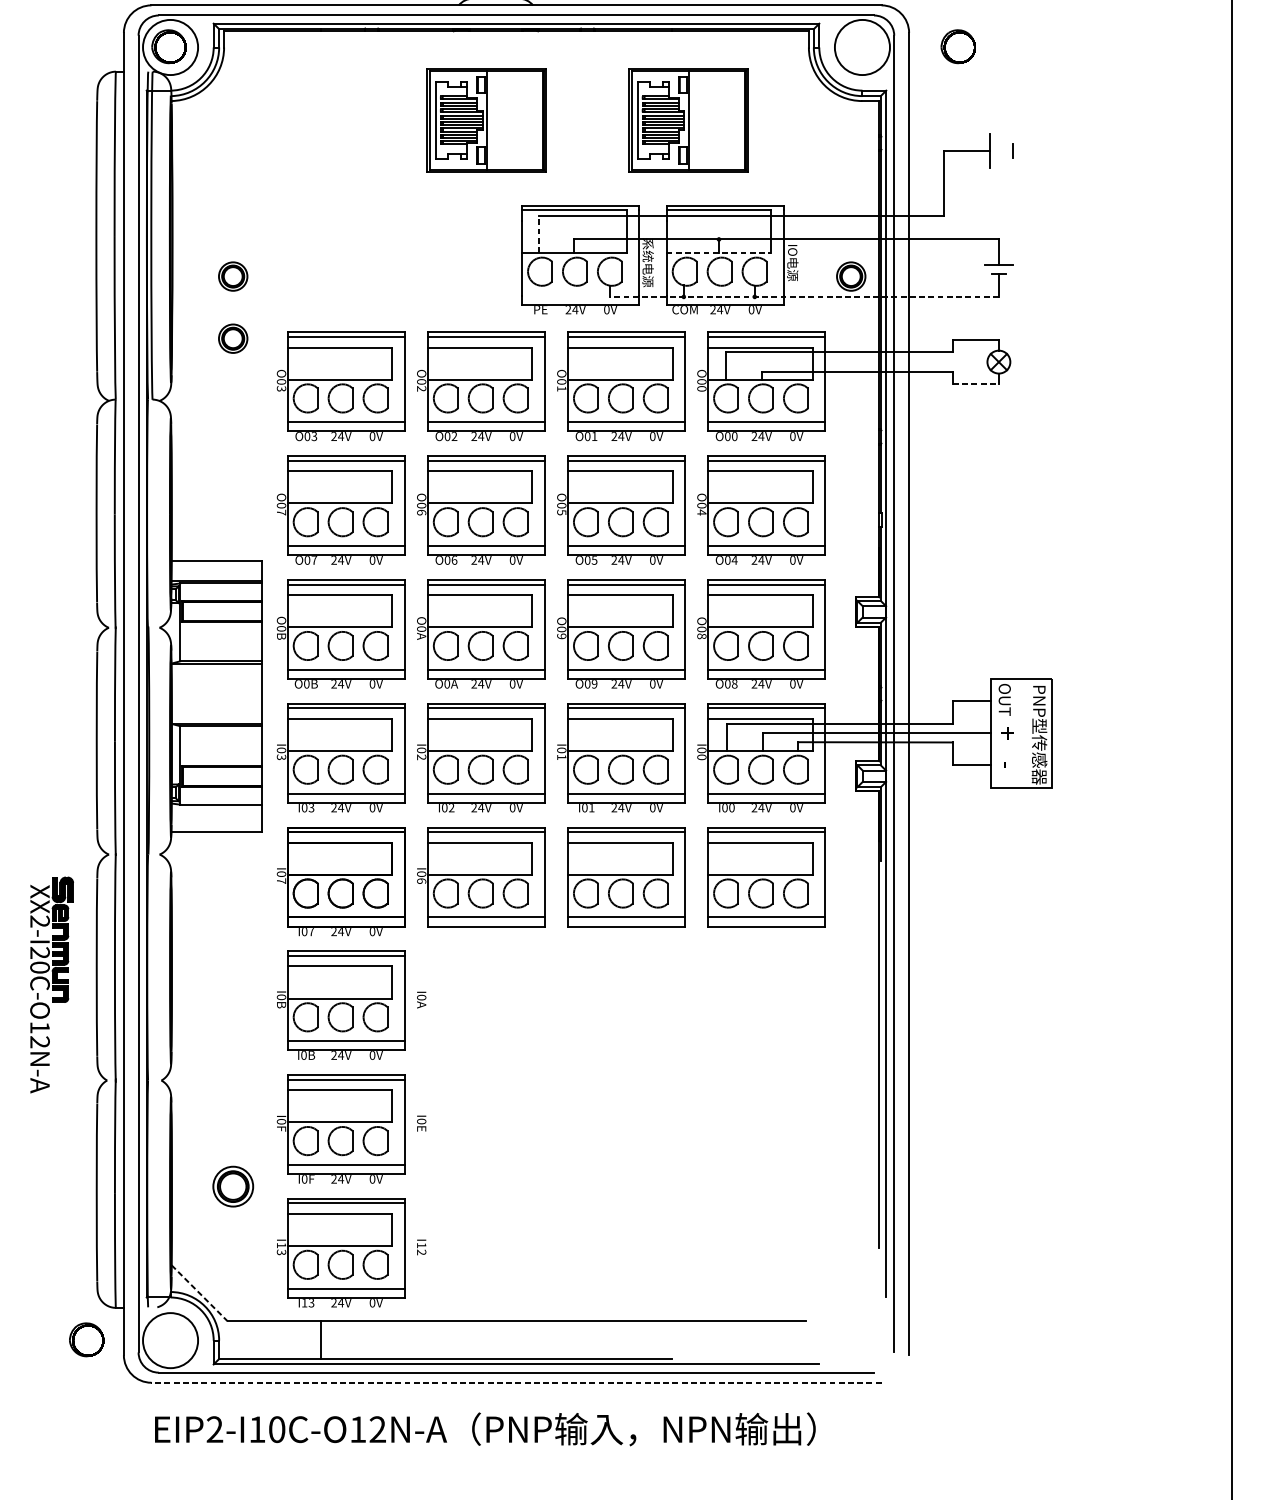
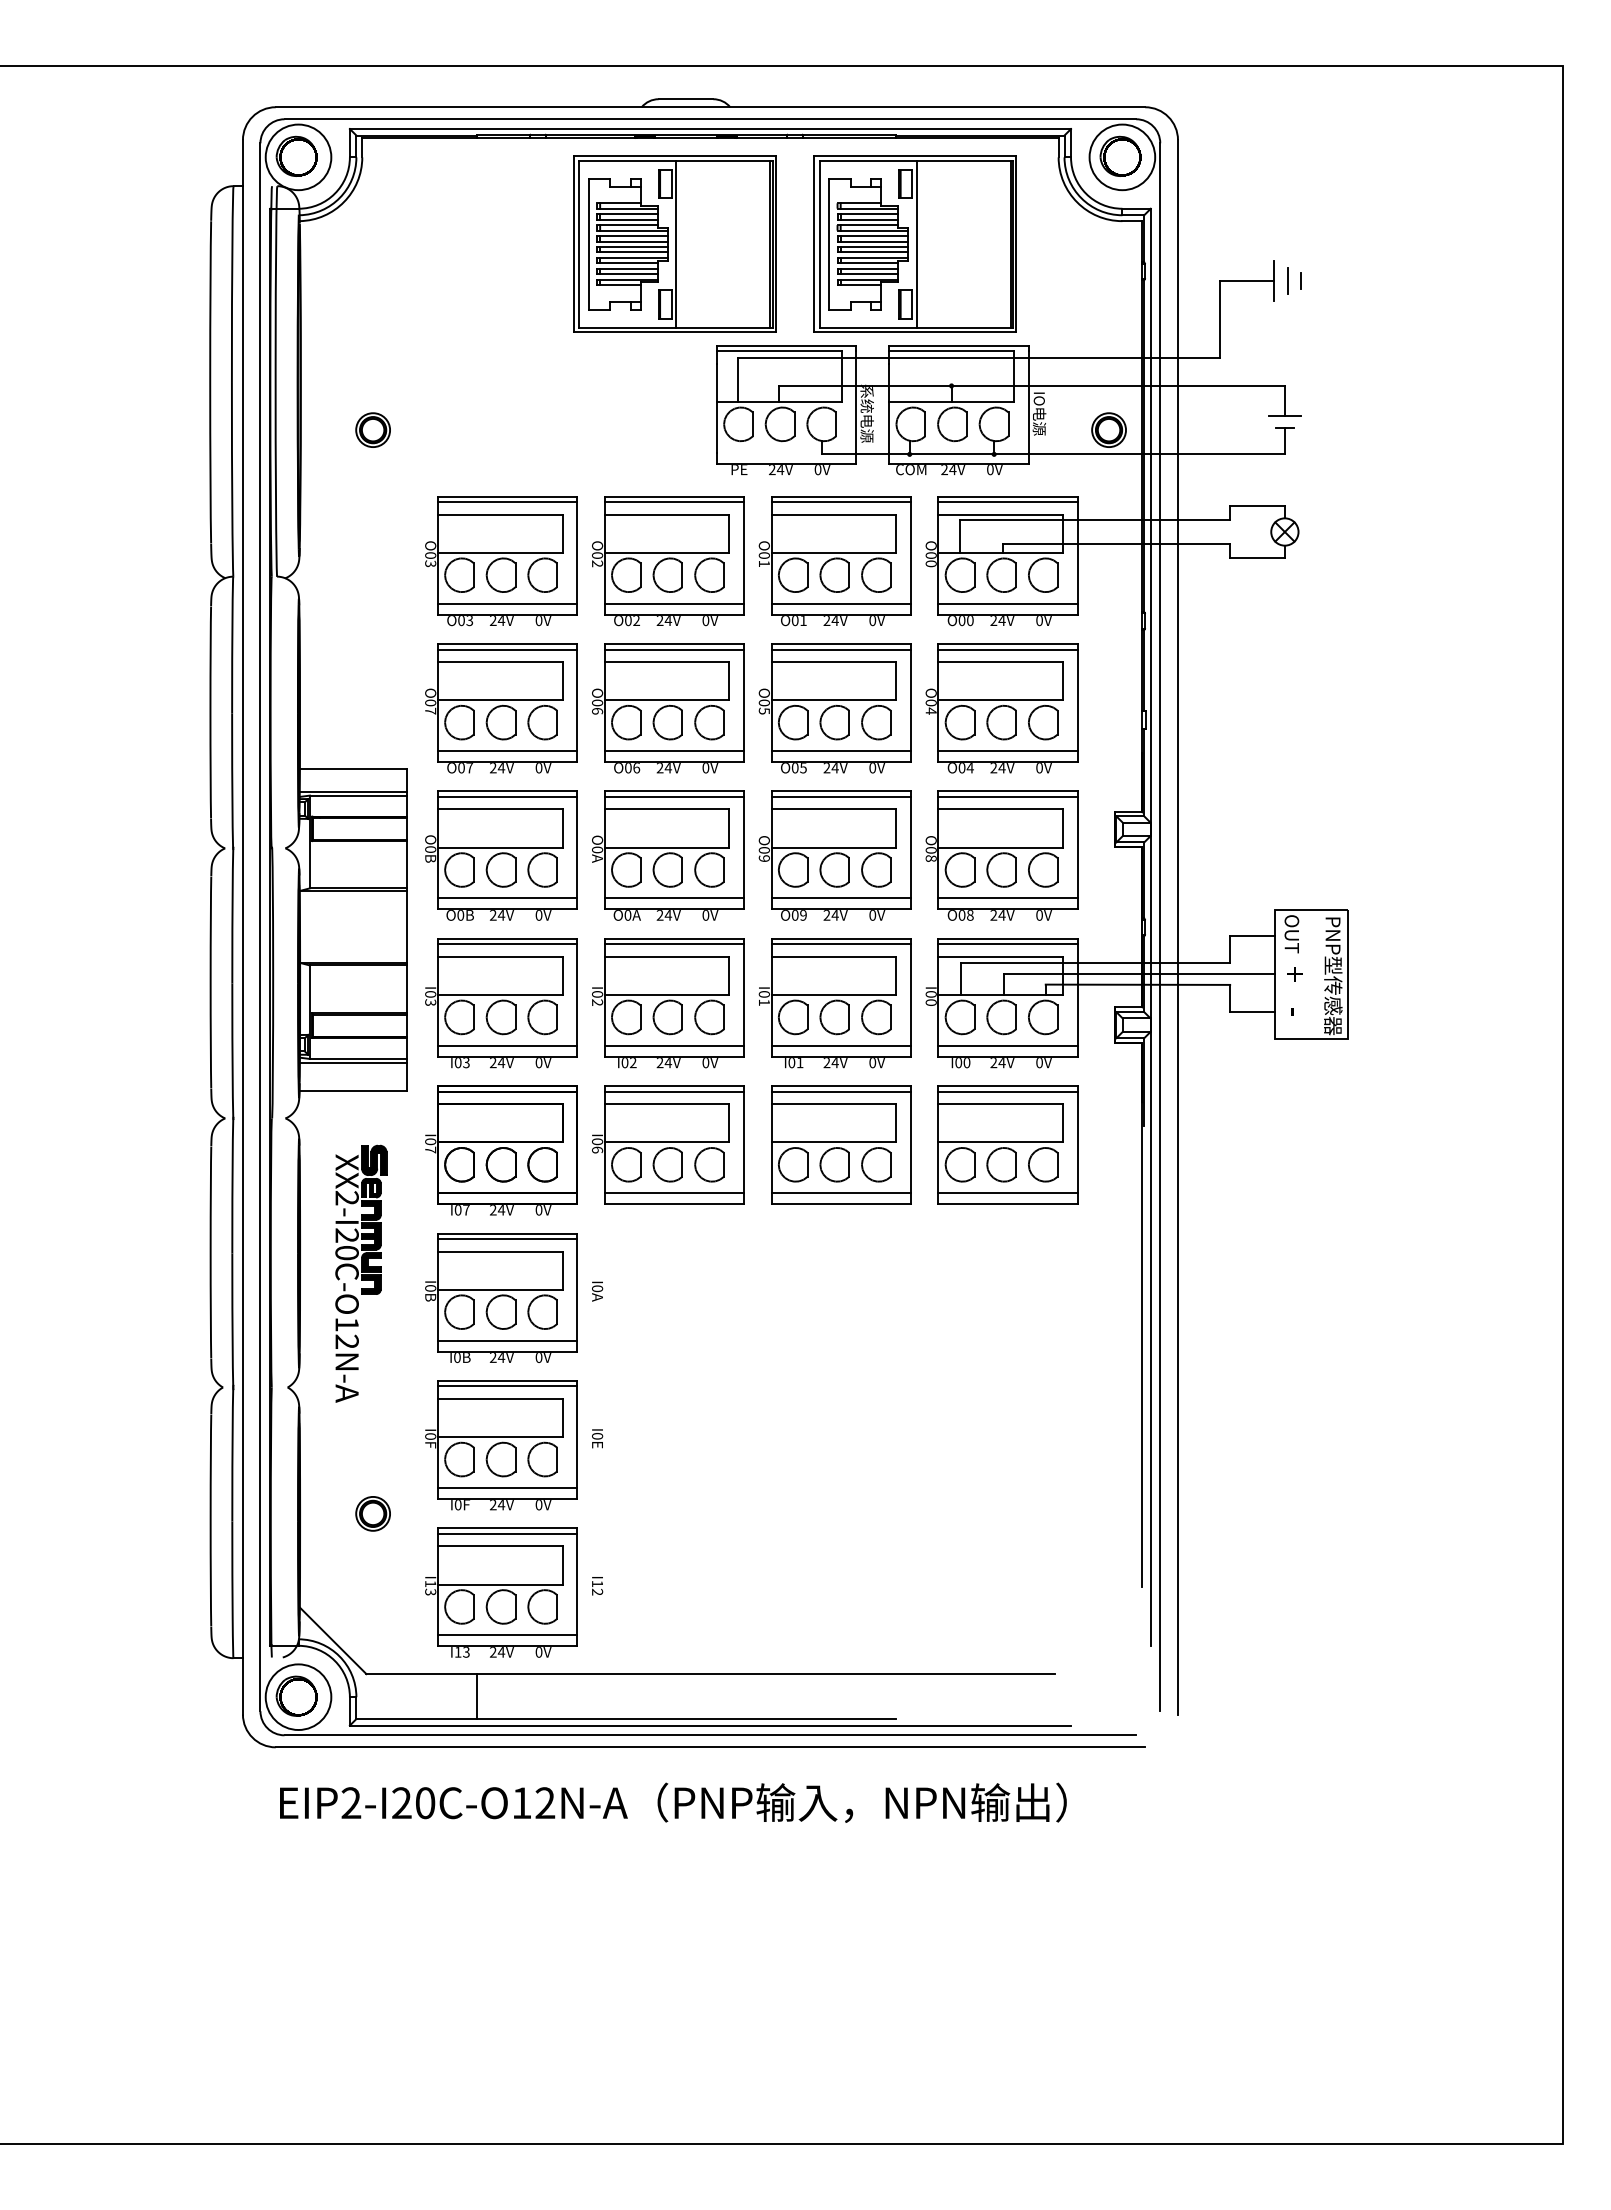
part: (958, 45) -> (1120, 155), moved
part: (486, 119) -> (674, 243), size x1.43
part: (687, 119) -> (914, 243), size x1.43
line: (1001, 150) -> (1287, 280), added
line: (539, 234) -> (737, 380), dashed -> solid
line: (719, 253) -> (952, 402), dashed -> solid
line: (804, 297) -> (1053, 454), dashed -> solid
part: (232, 338) -> (372, 503), removed
line: (976, 383) -> (1258, 557), dashed -> solid
line: (216, 807) -> (353, 1062), added
part: (52, 984) -> (361, 1273), moved
part: (232, 1186) -> (372, 1513), size x0.71
line: (199, 1293) -> (333, 1641), dashed -> solid
part: (86, 1339) -> (296, 1695), moved
line: (516, 1382) -> (710, 1747), dashed -> solid
text: (257, 1429) -> (401, 1802), EIP2-I10C-O12N-A -> EIP2-I20C-O12N-A

